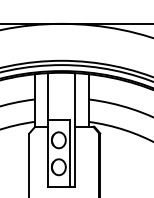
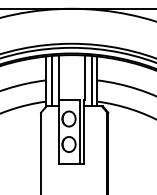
line: (40, 99) -> (51, 80), added
line: (83, 99) -> (92, 80), added

